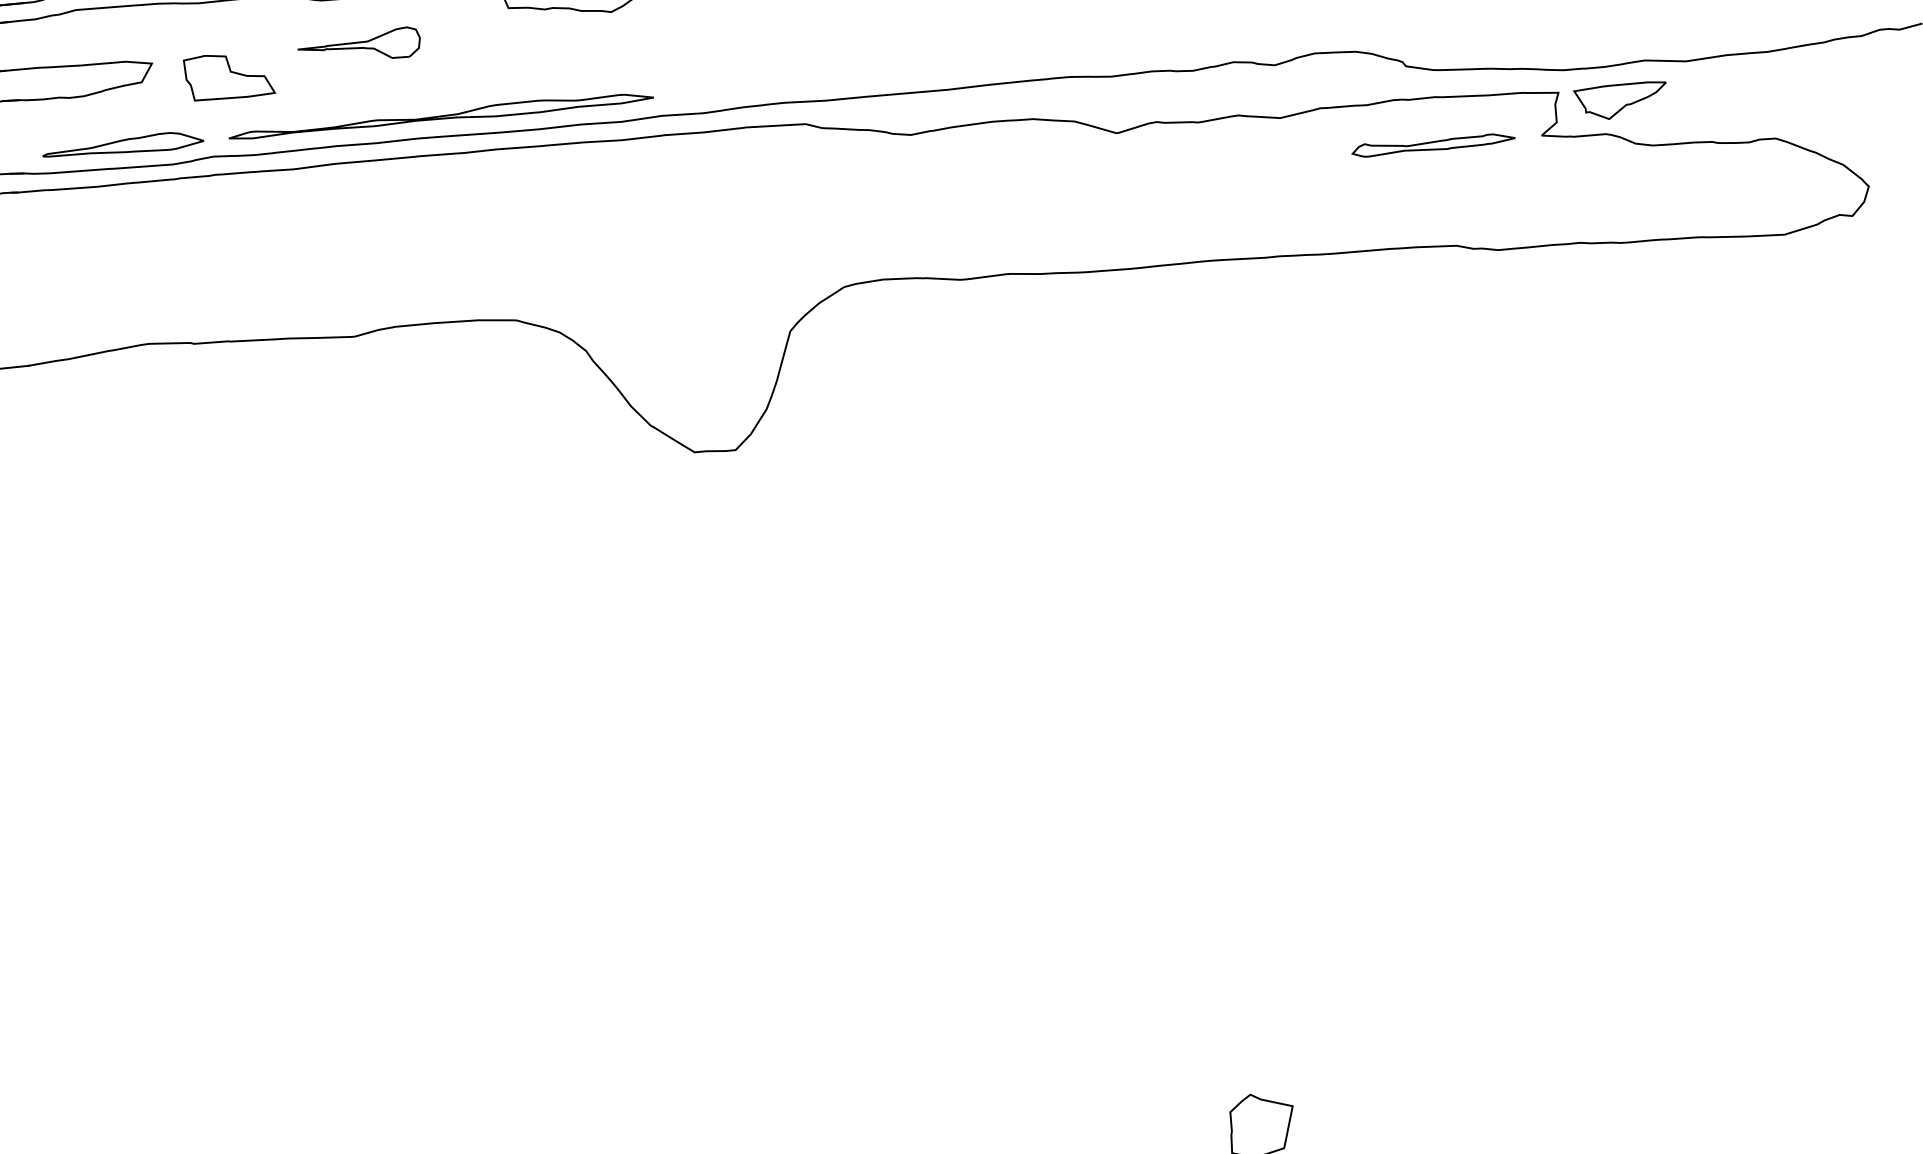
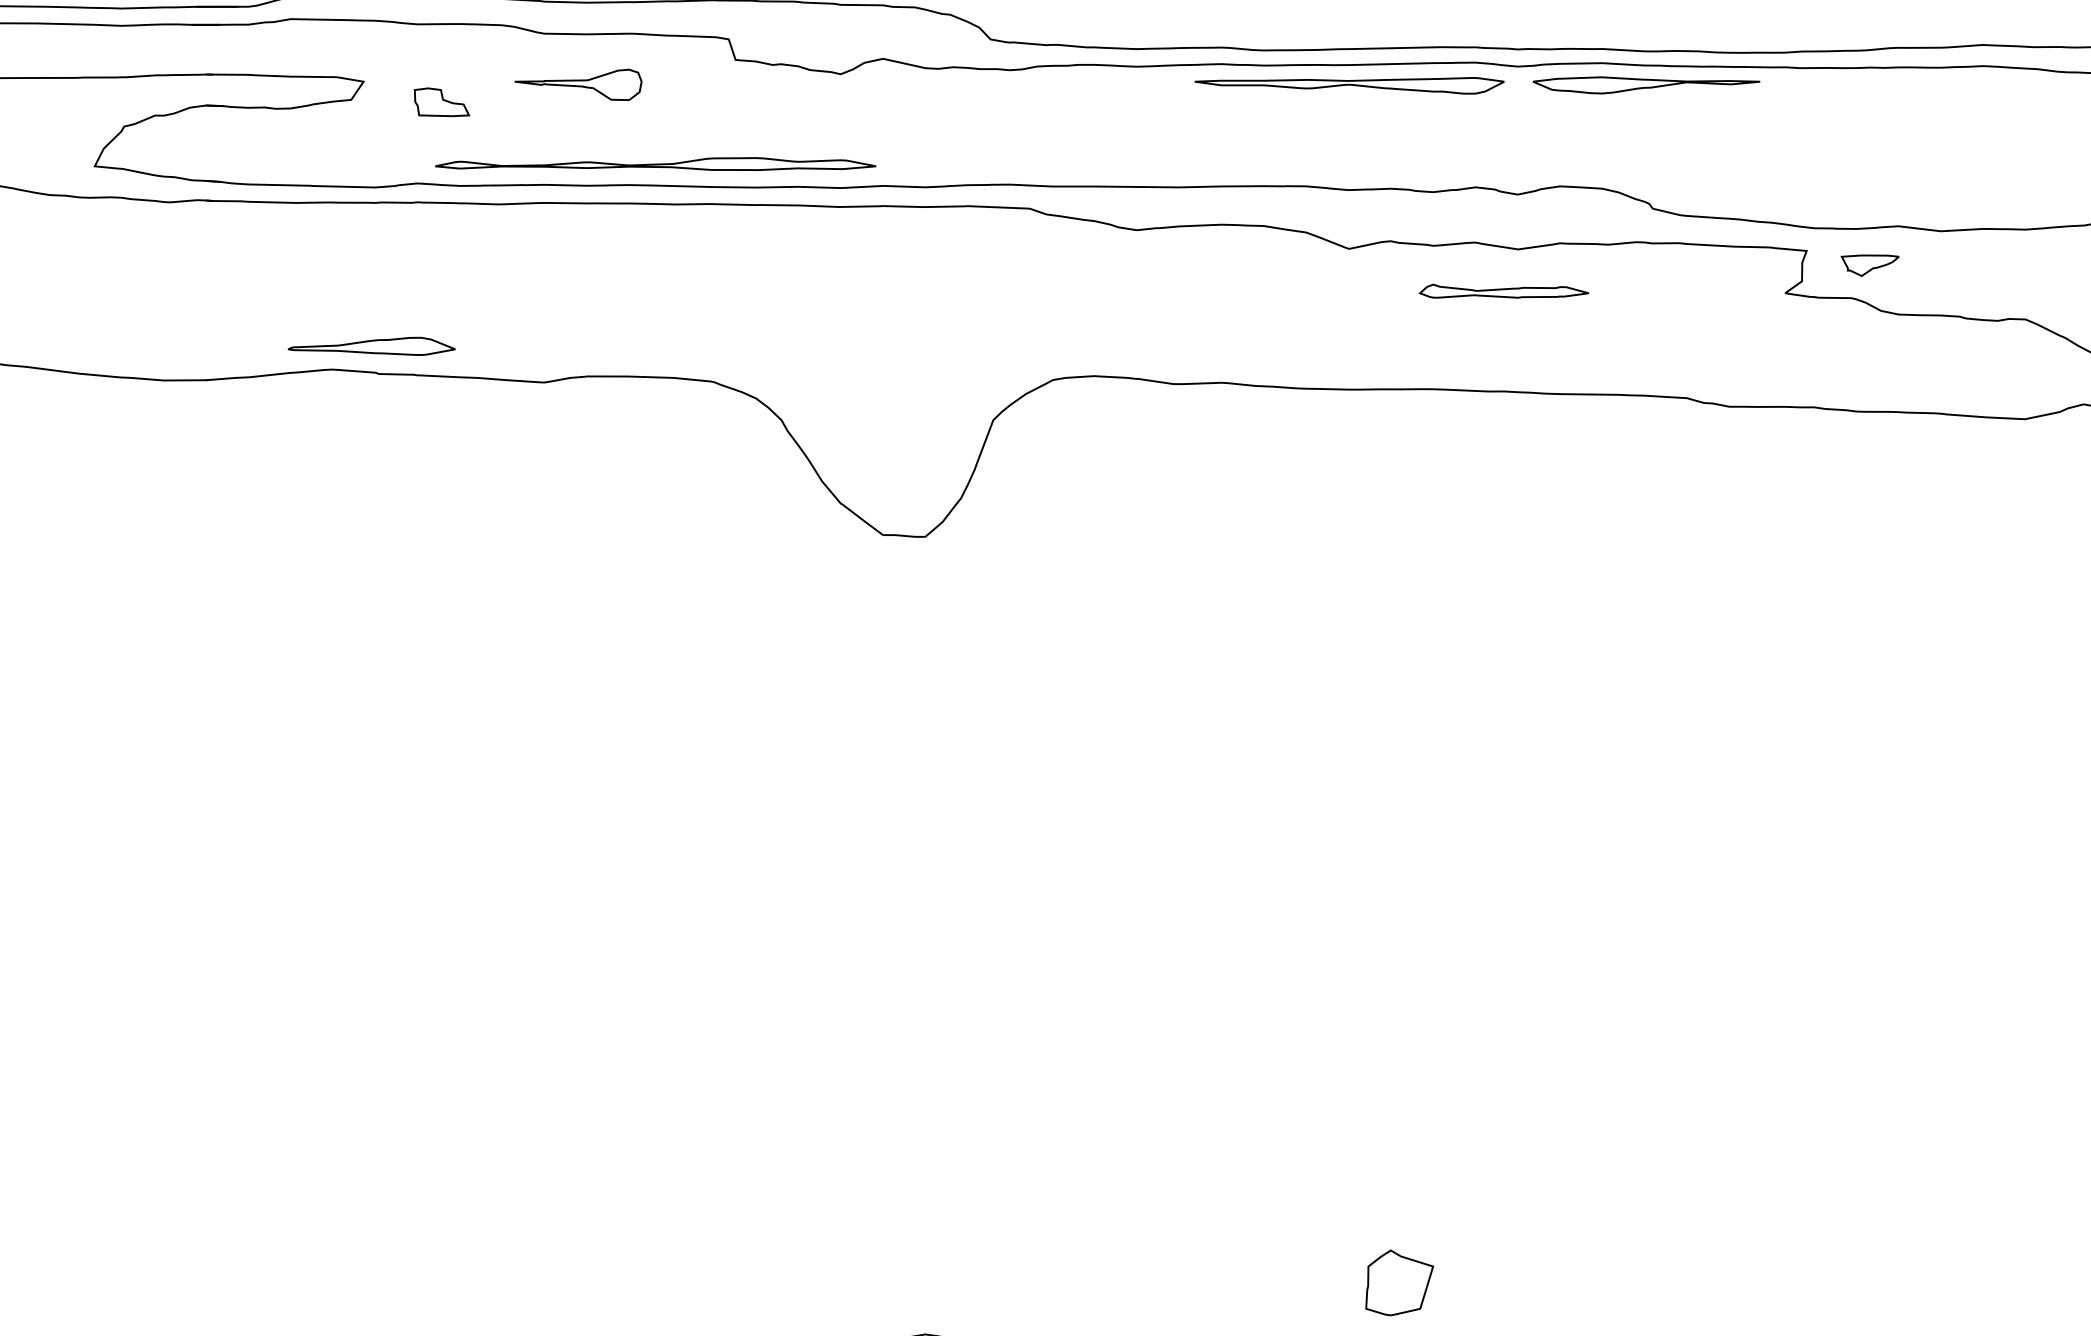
part: (228, 76) -> (441, 102), size x0.6
part: (1620, 100) -> (1869, 265), size x0.6
part: (1432, 143) -> (1503, 290), moved
part: (122, 145) -> (371, 345), moved

